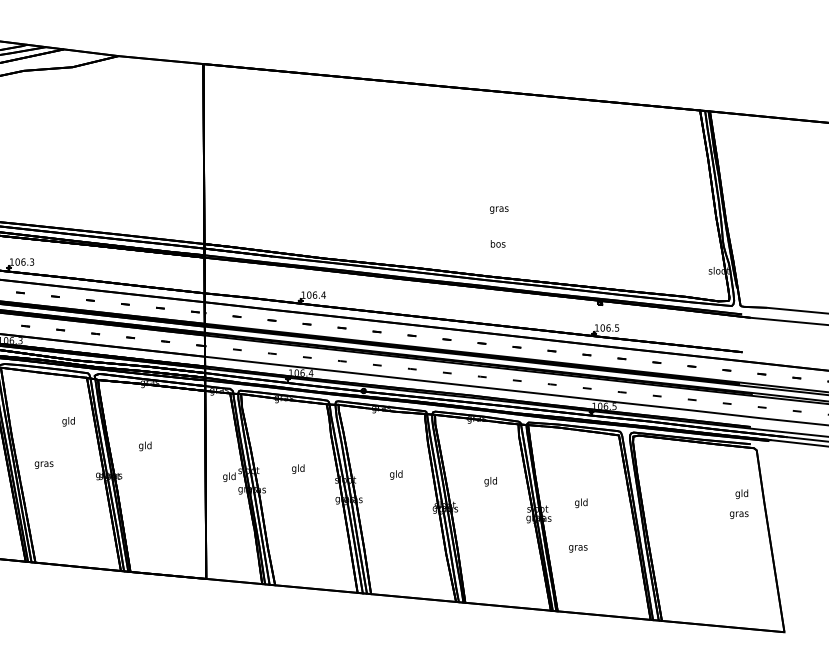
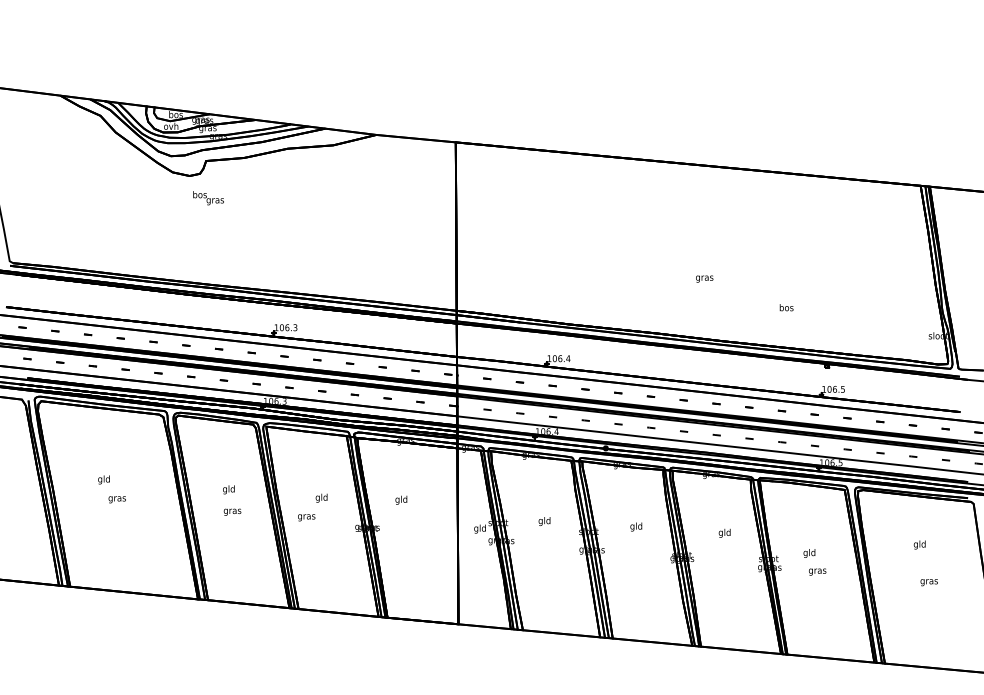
text: (499, 209) -> (704, 278), moved
text: (497, 243) -> (786, 307), moved
text: (68, 421) -> (321, 497), moved
text: (741, 493) -> (919, 544), moved
text: (738, 515) -> (928, 582), moved
text: (578, 548) -> (817, 571), moved

